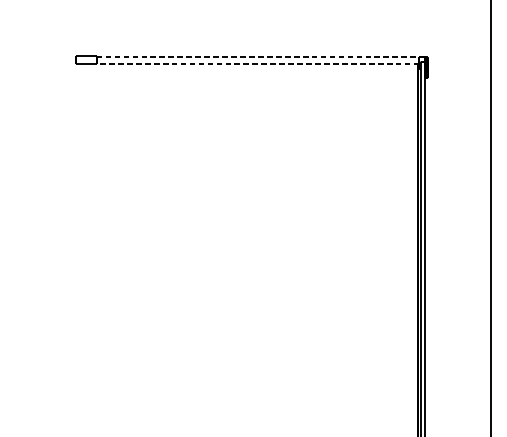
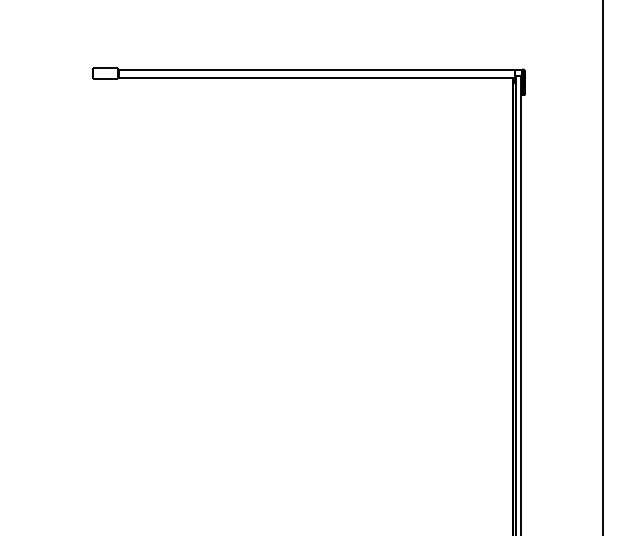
line: (258, 56) -> (317, 69), dashed -> solid
line: (257, 63) -> (316, 77), dashed -> solid

